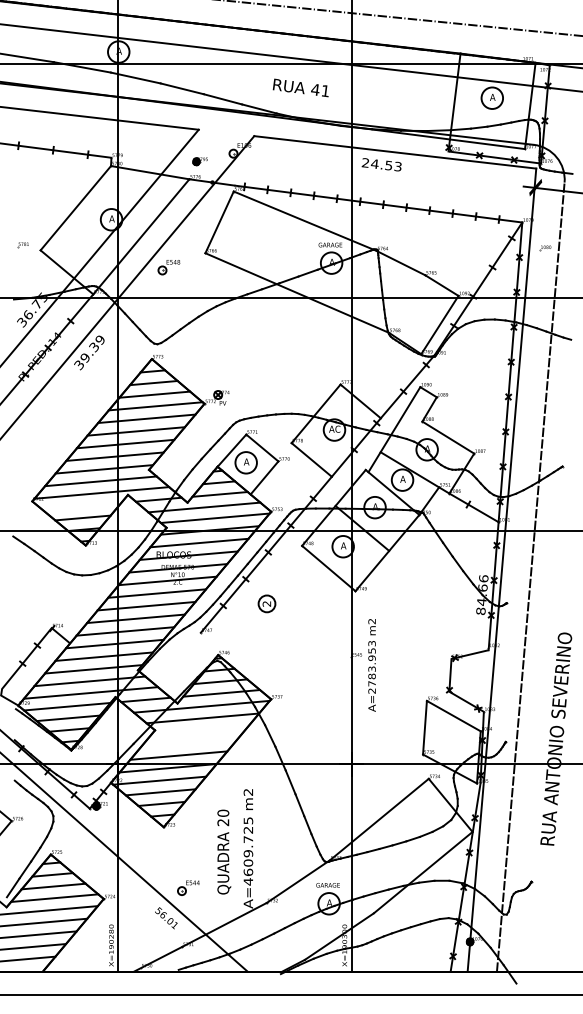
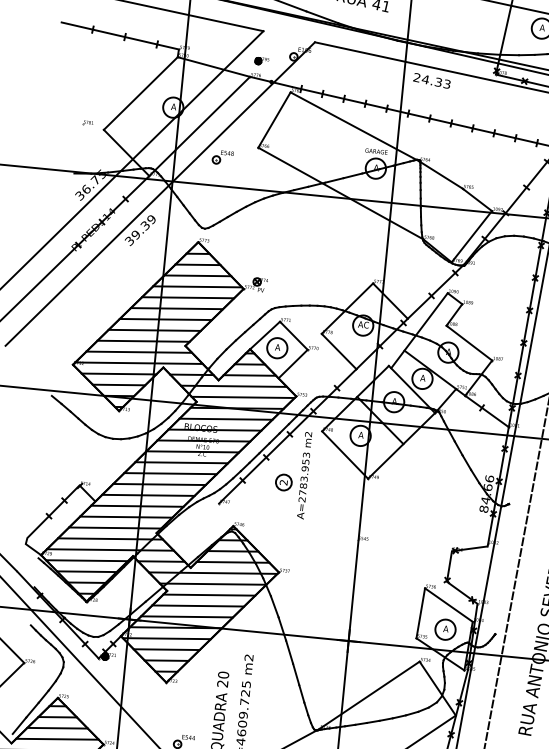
text: (389, 164) -> (439, 81), 24.53 -> 24.33
line: (81, 505) -> (118, 373), added
text: (371, 665) -> (303, 475), moved
line: (199, 730) -> (208, 595), added
line: (188, 742) -> (197, 605), added
part: (452, 742) -> (445, 629), added

